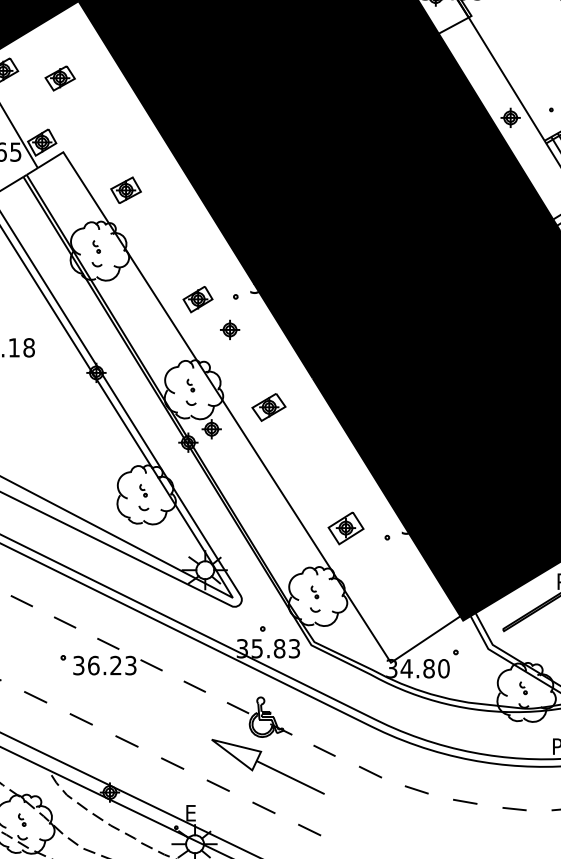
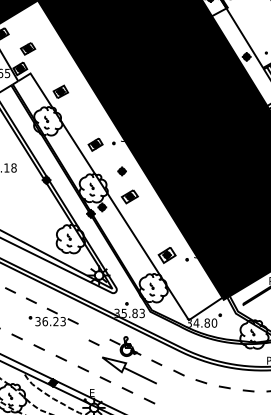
part: (59, 77) -> (27, 48), moved
part: (228, 330) -> (121, 171), moved
line: (193, 686) -> (93, 342), moved

